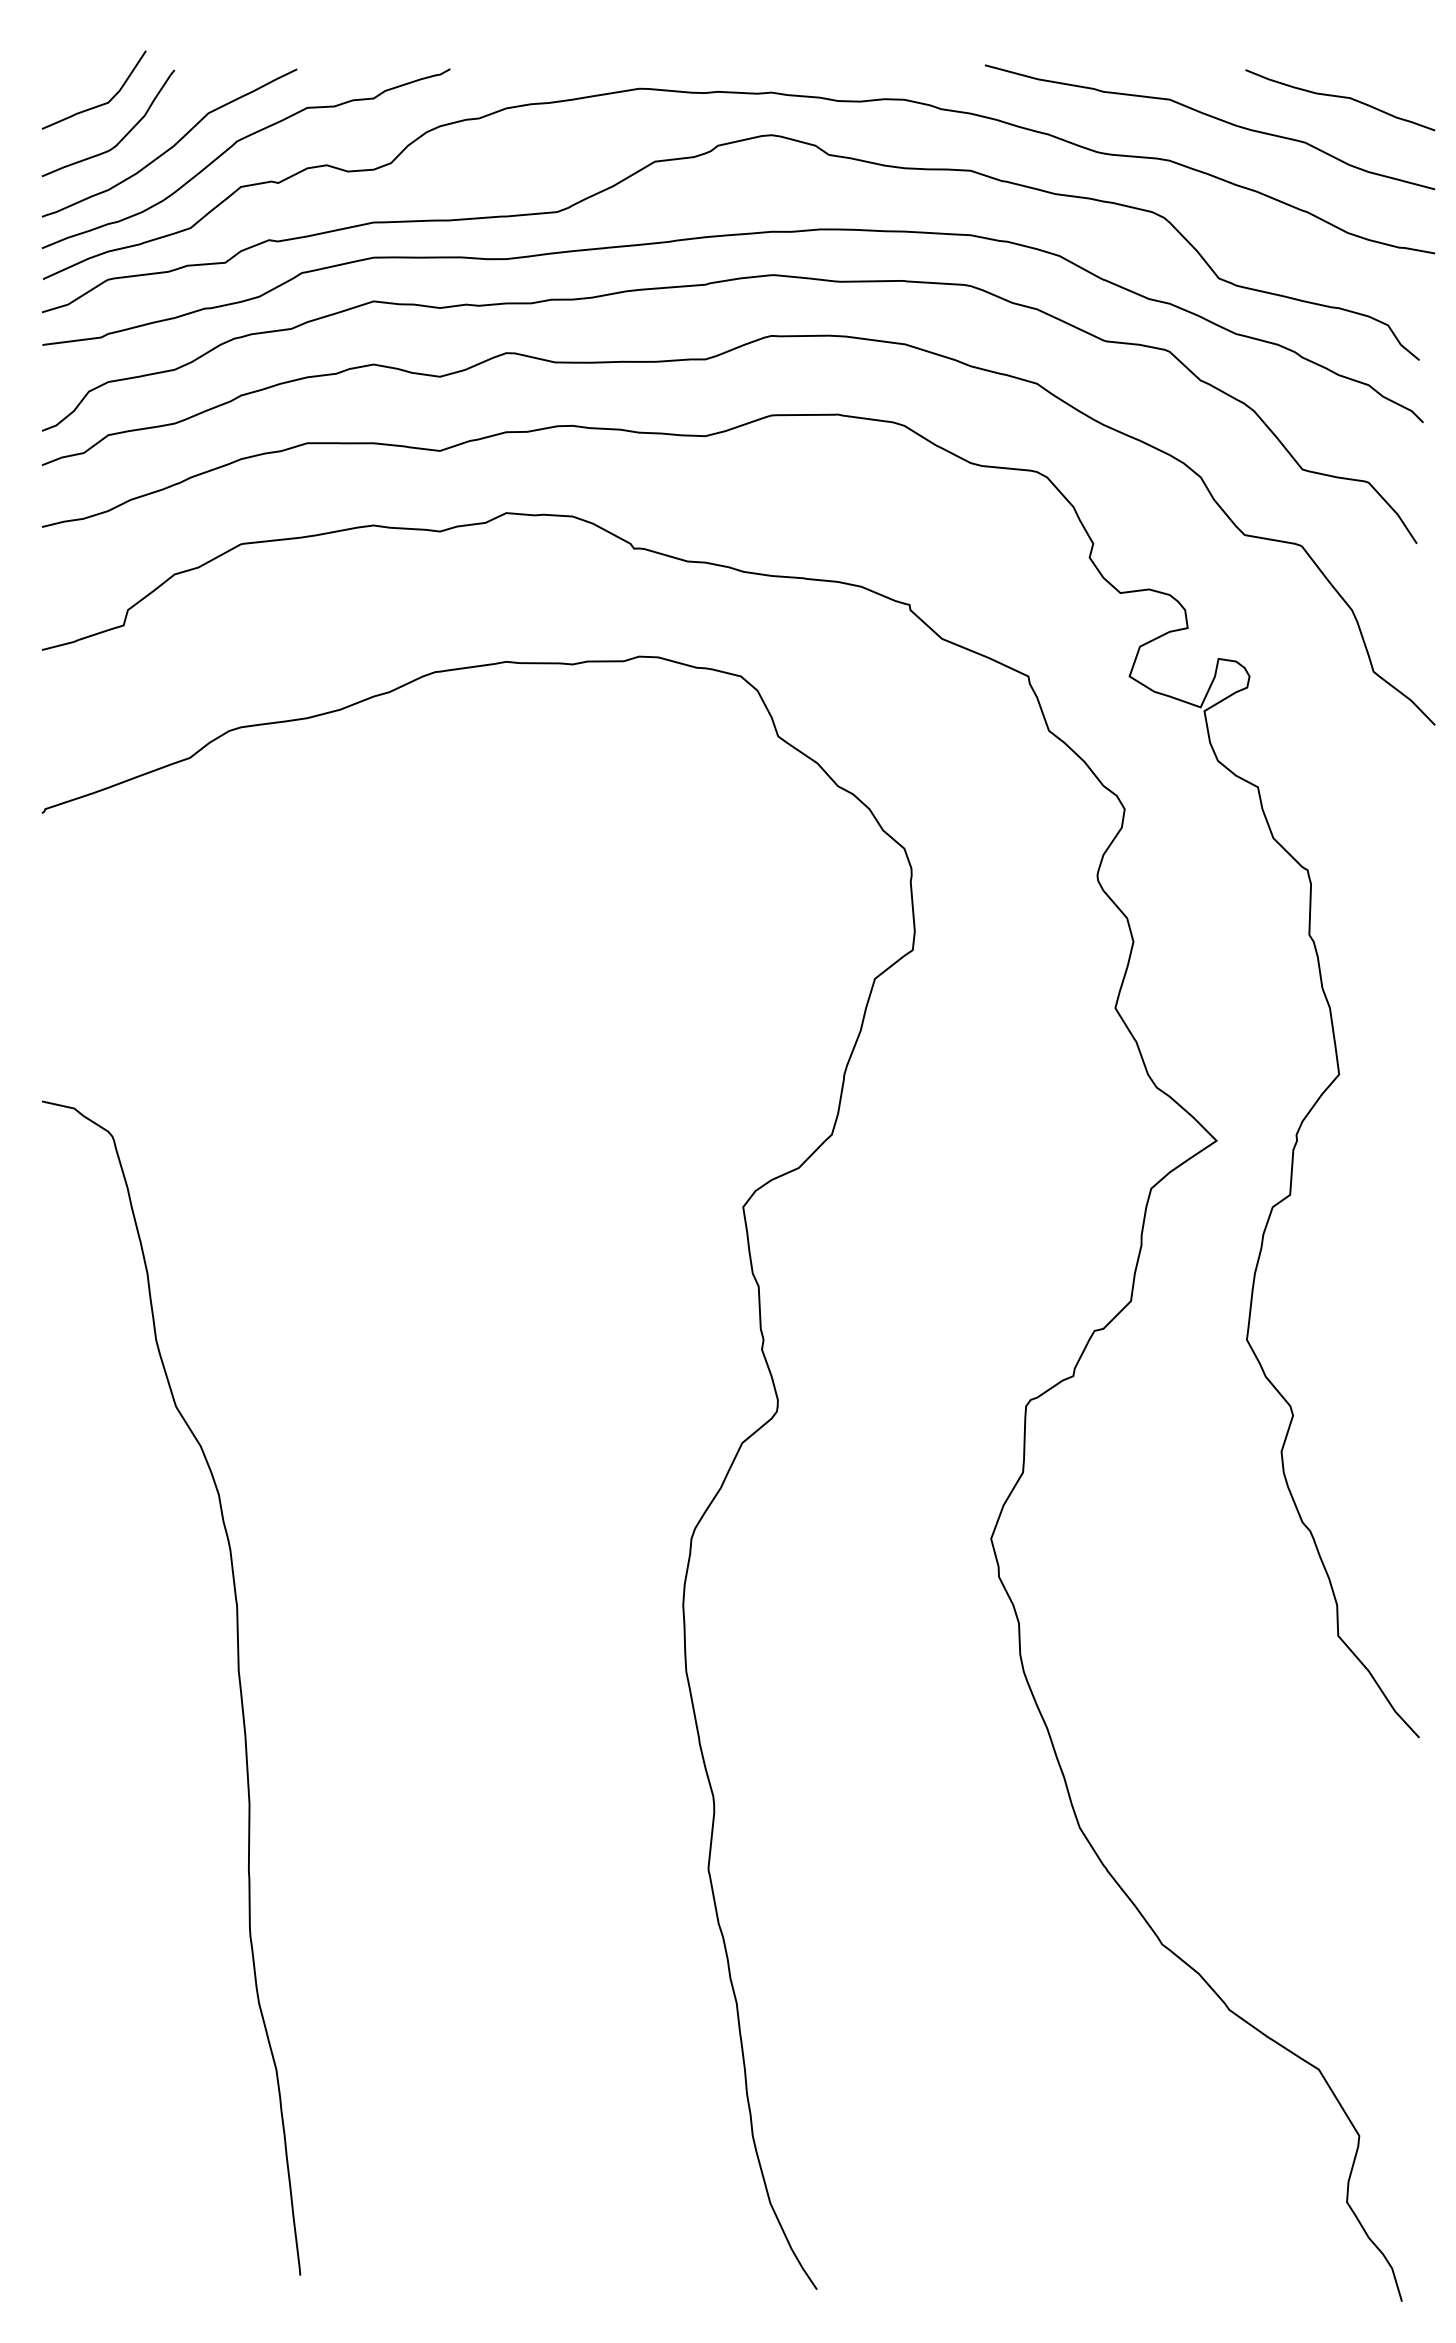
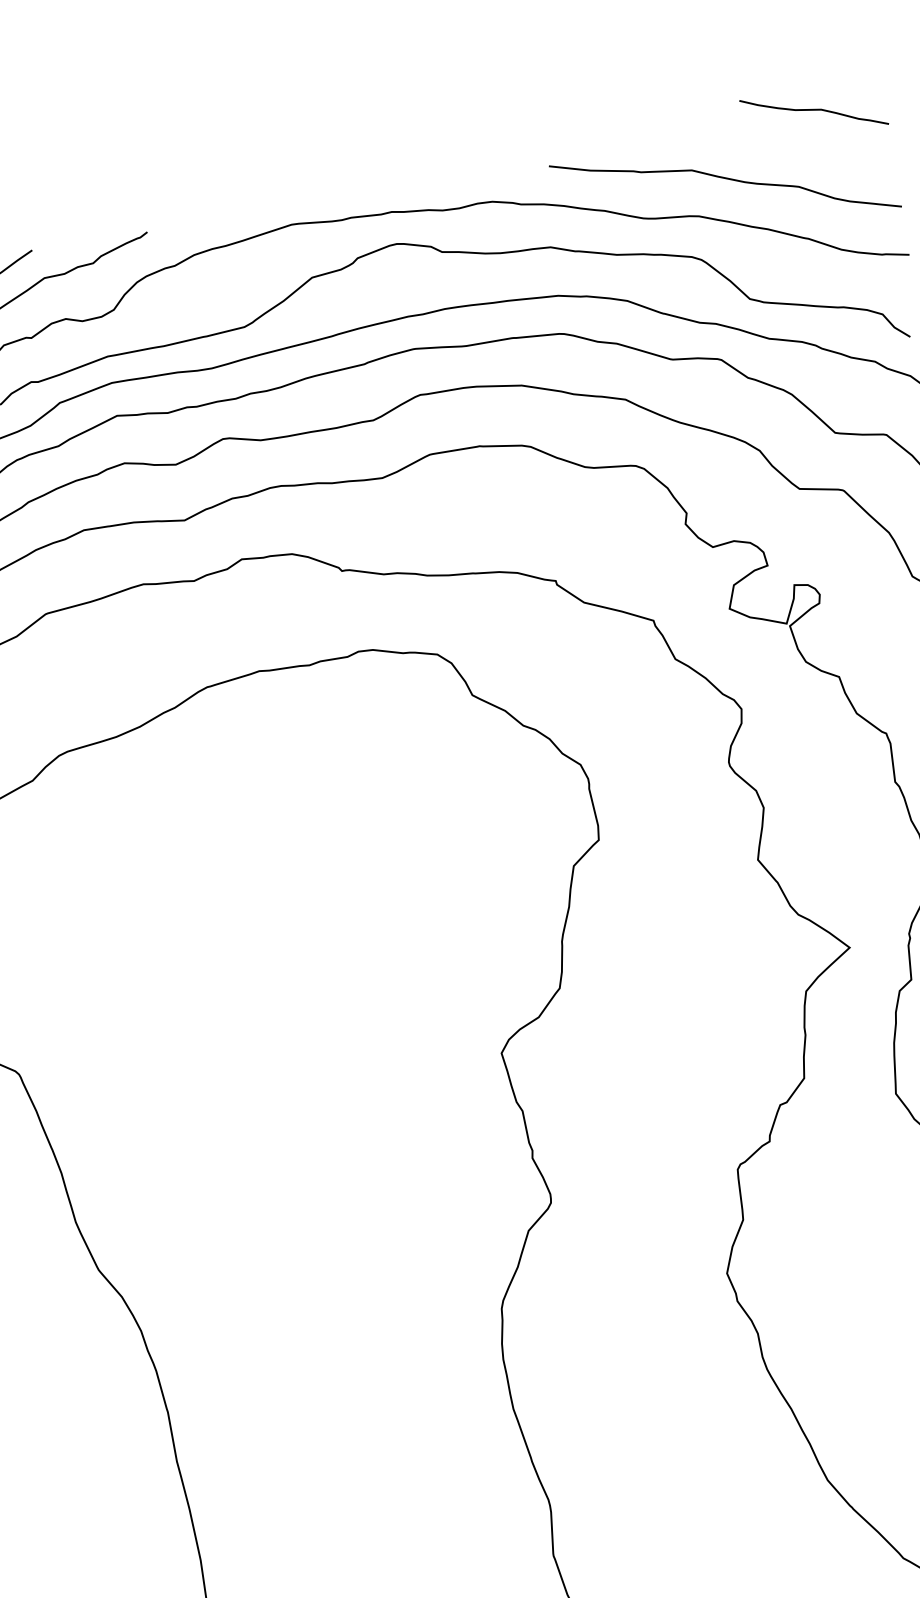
curve: (1340, 97) -> (814, 110), moved

